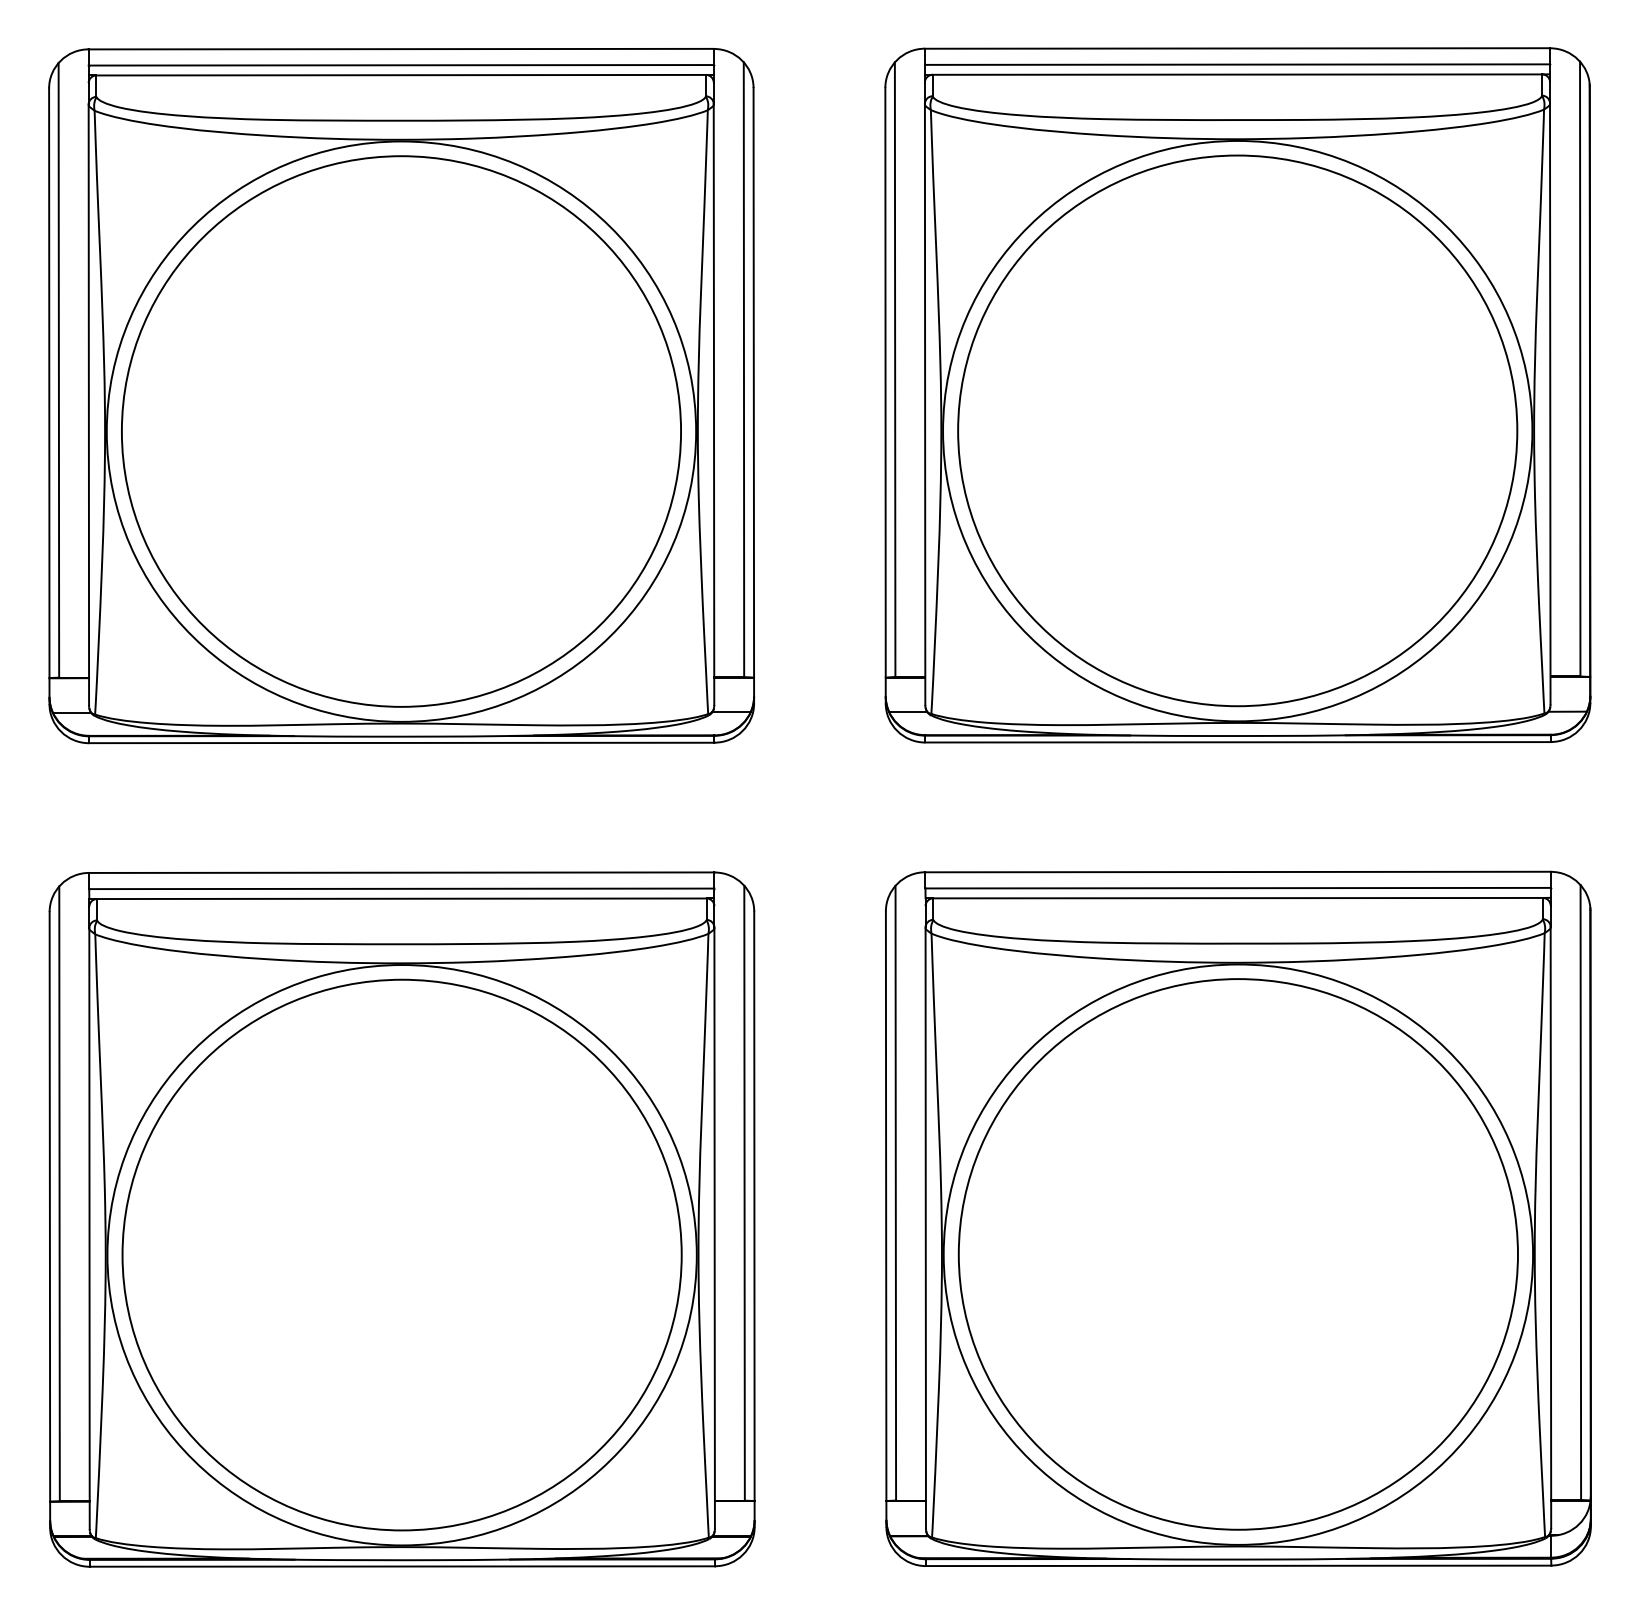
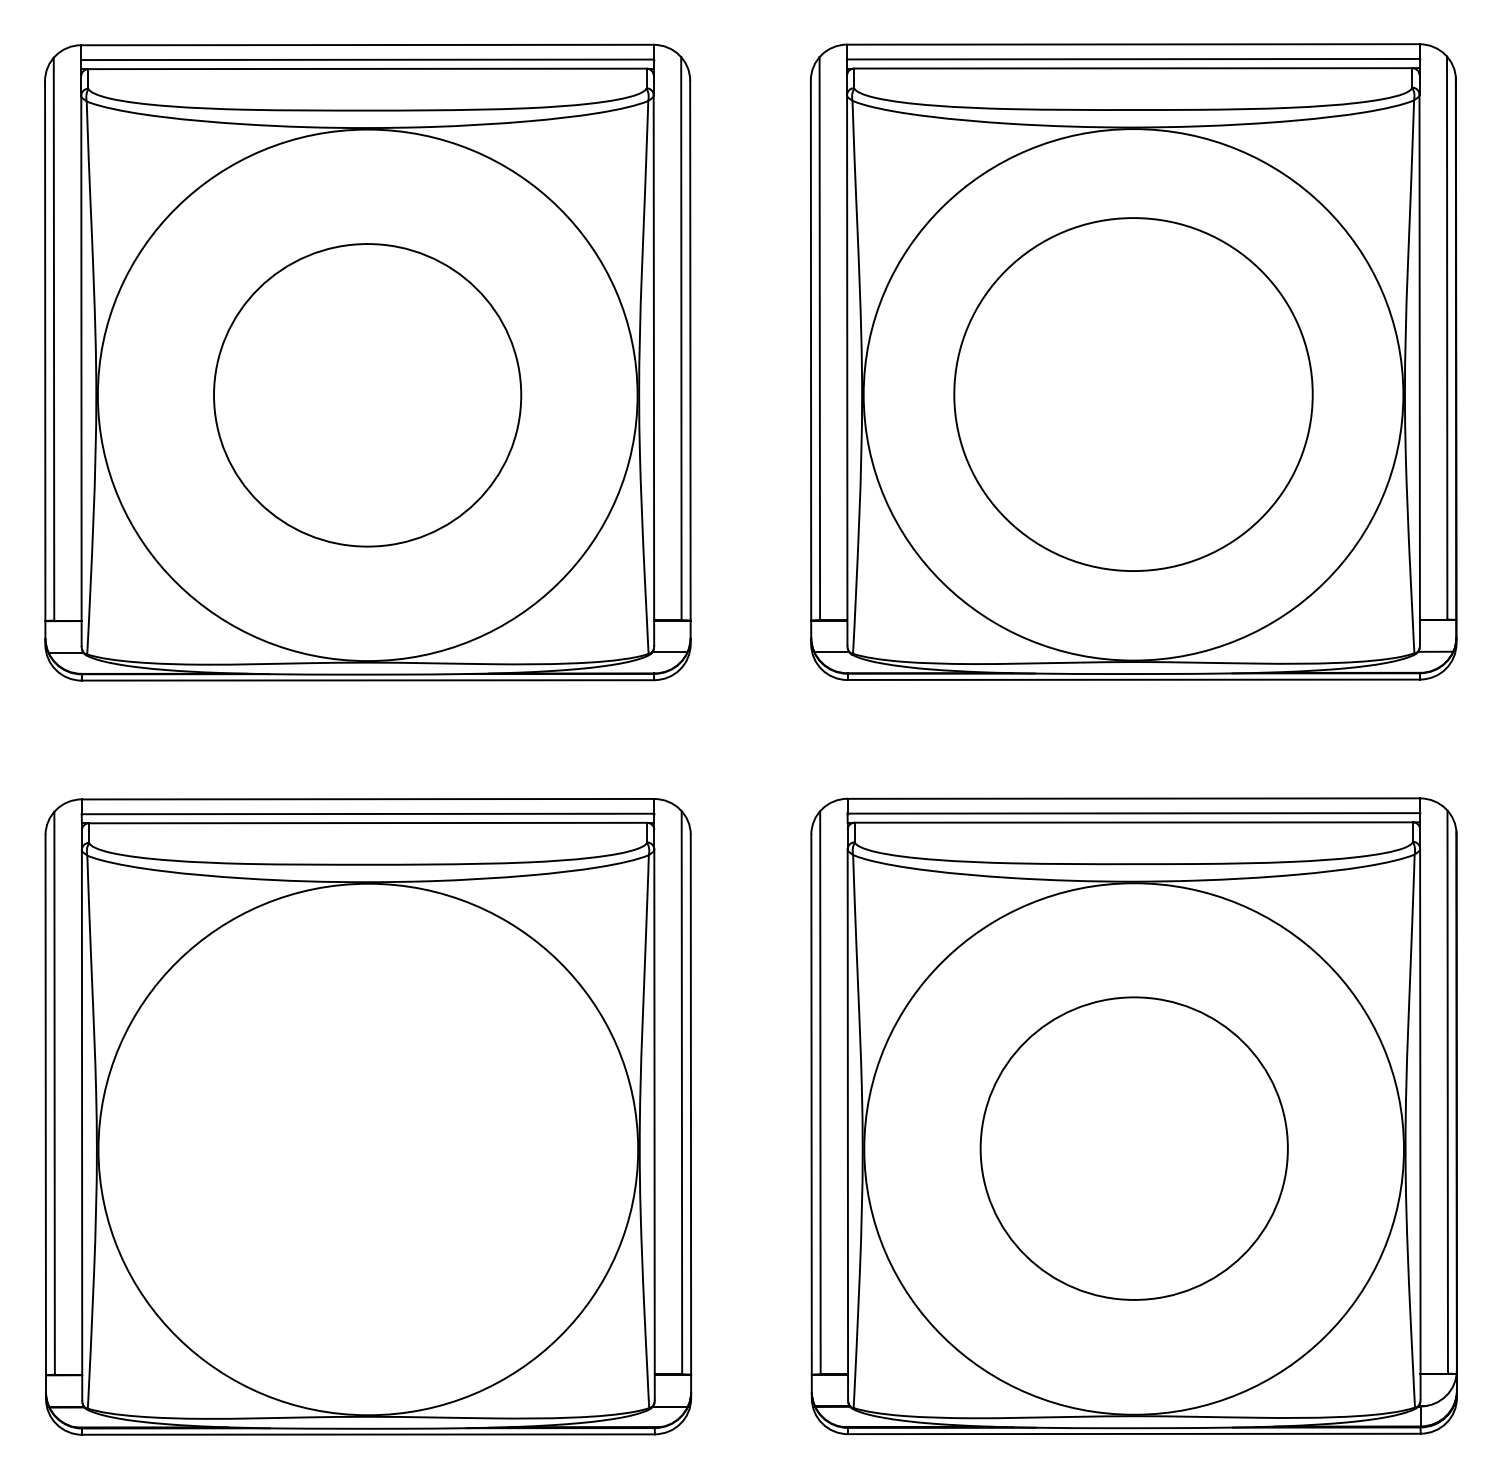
part: (1237, 430) -> (1133, 394), size x0.7
part: (401, 431) -> (367, 395), size x0.6
part: (1238, 1254) -> (1134, 1148), size x0.6
part: (402, 1255) -> (368, 1149), removed

